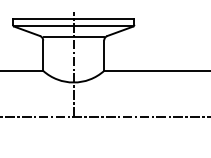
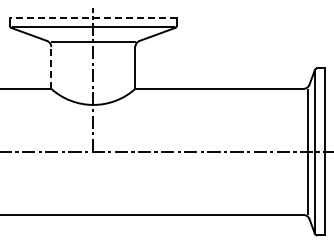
line: (73, 19) -> (93, 17), solid -> dashed
line: (43, 56) -> (51, 68), solid -> dashed

